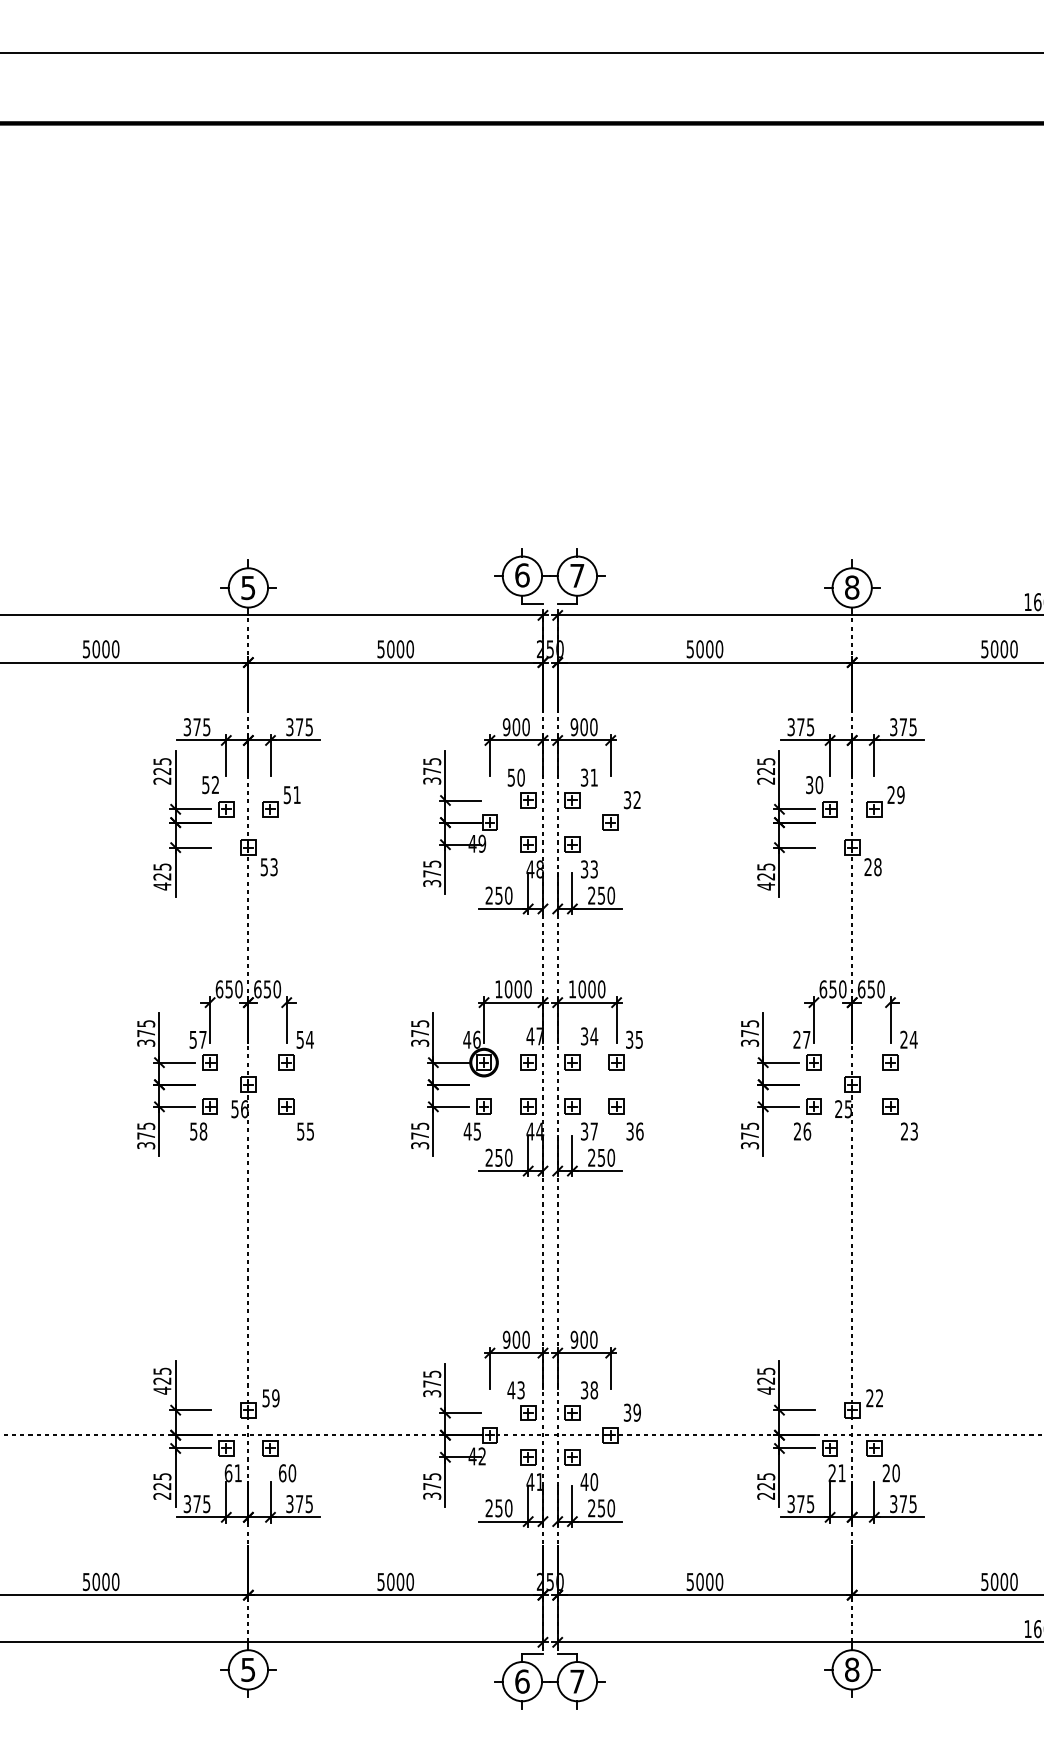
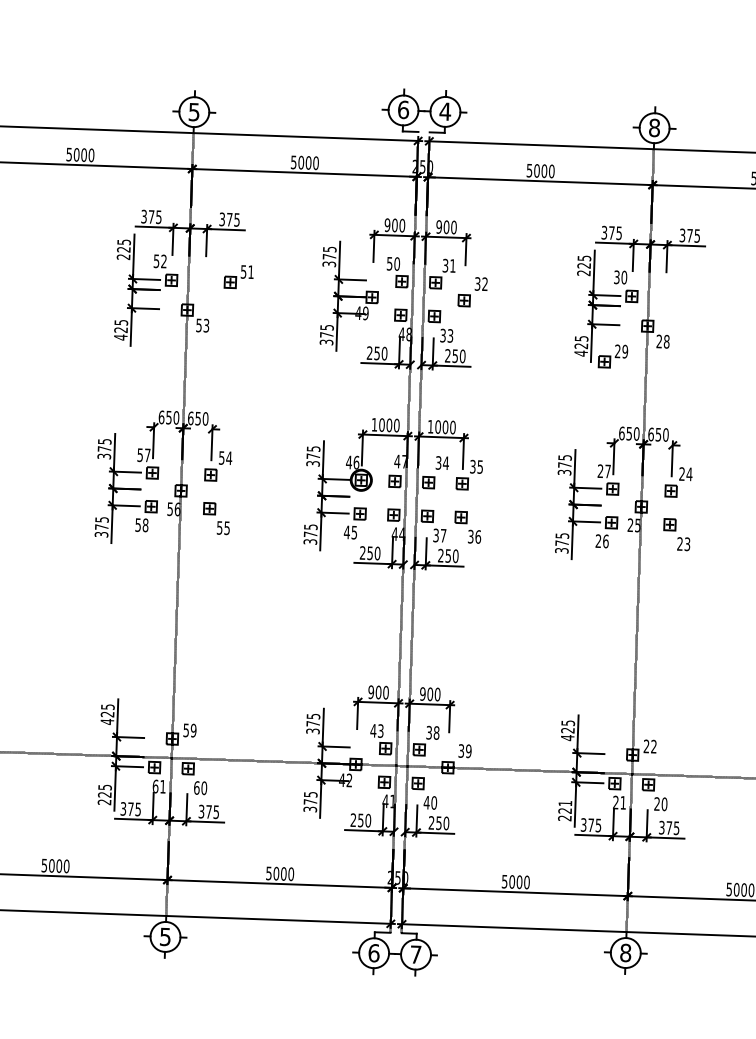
text: (576, 575) -> (444, 111), 7 -> 4
part: (281, 801) -> (239, 276), moved
part: (885, 801) -> (613, 356), moved
text: (766, 1476) -> (565, 803), 225 -> 221

